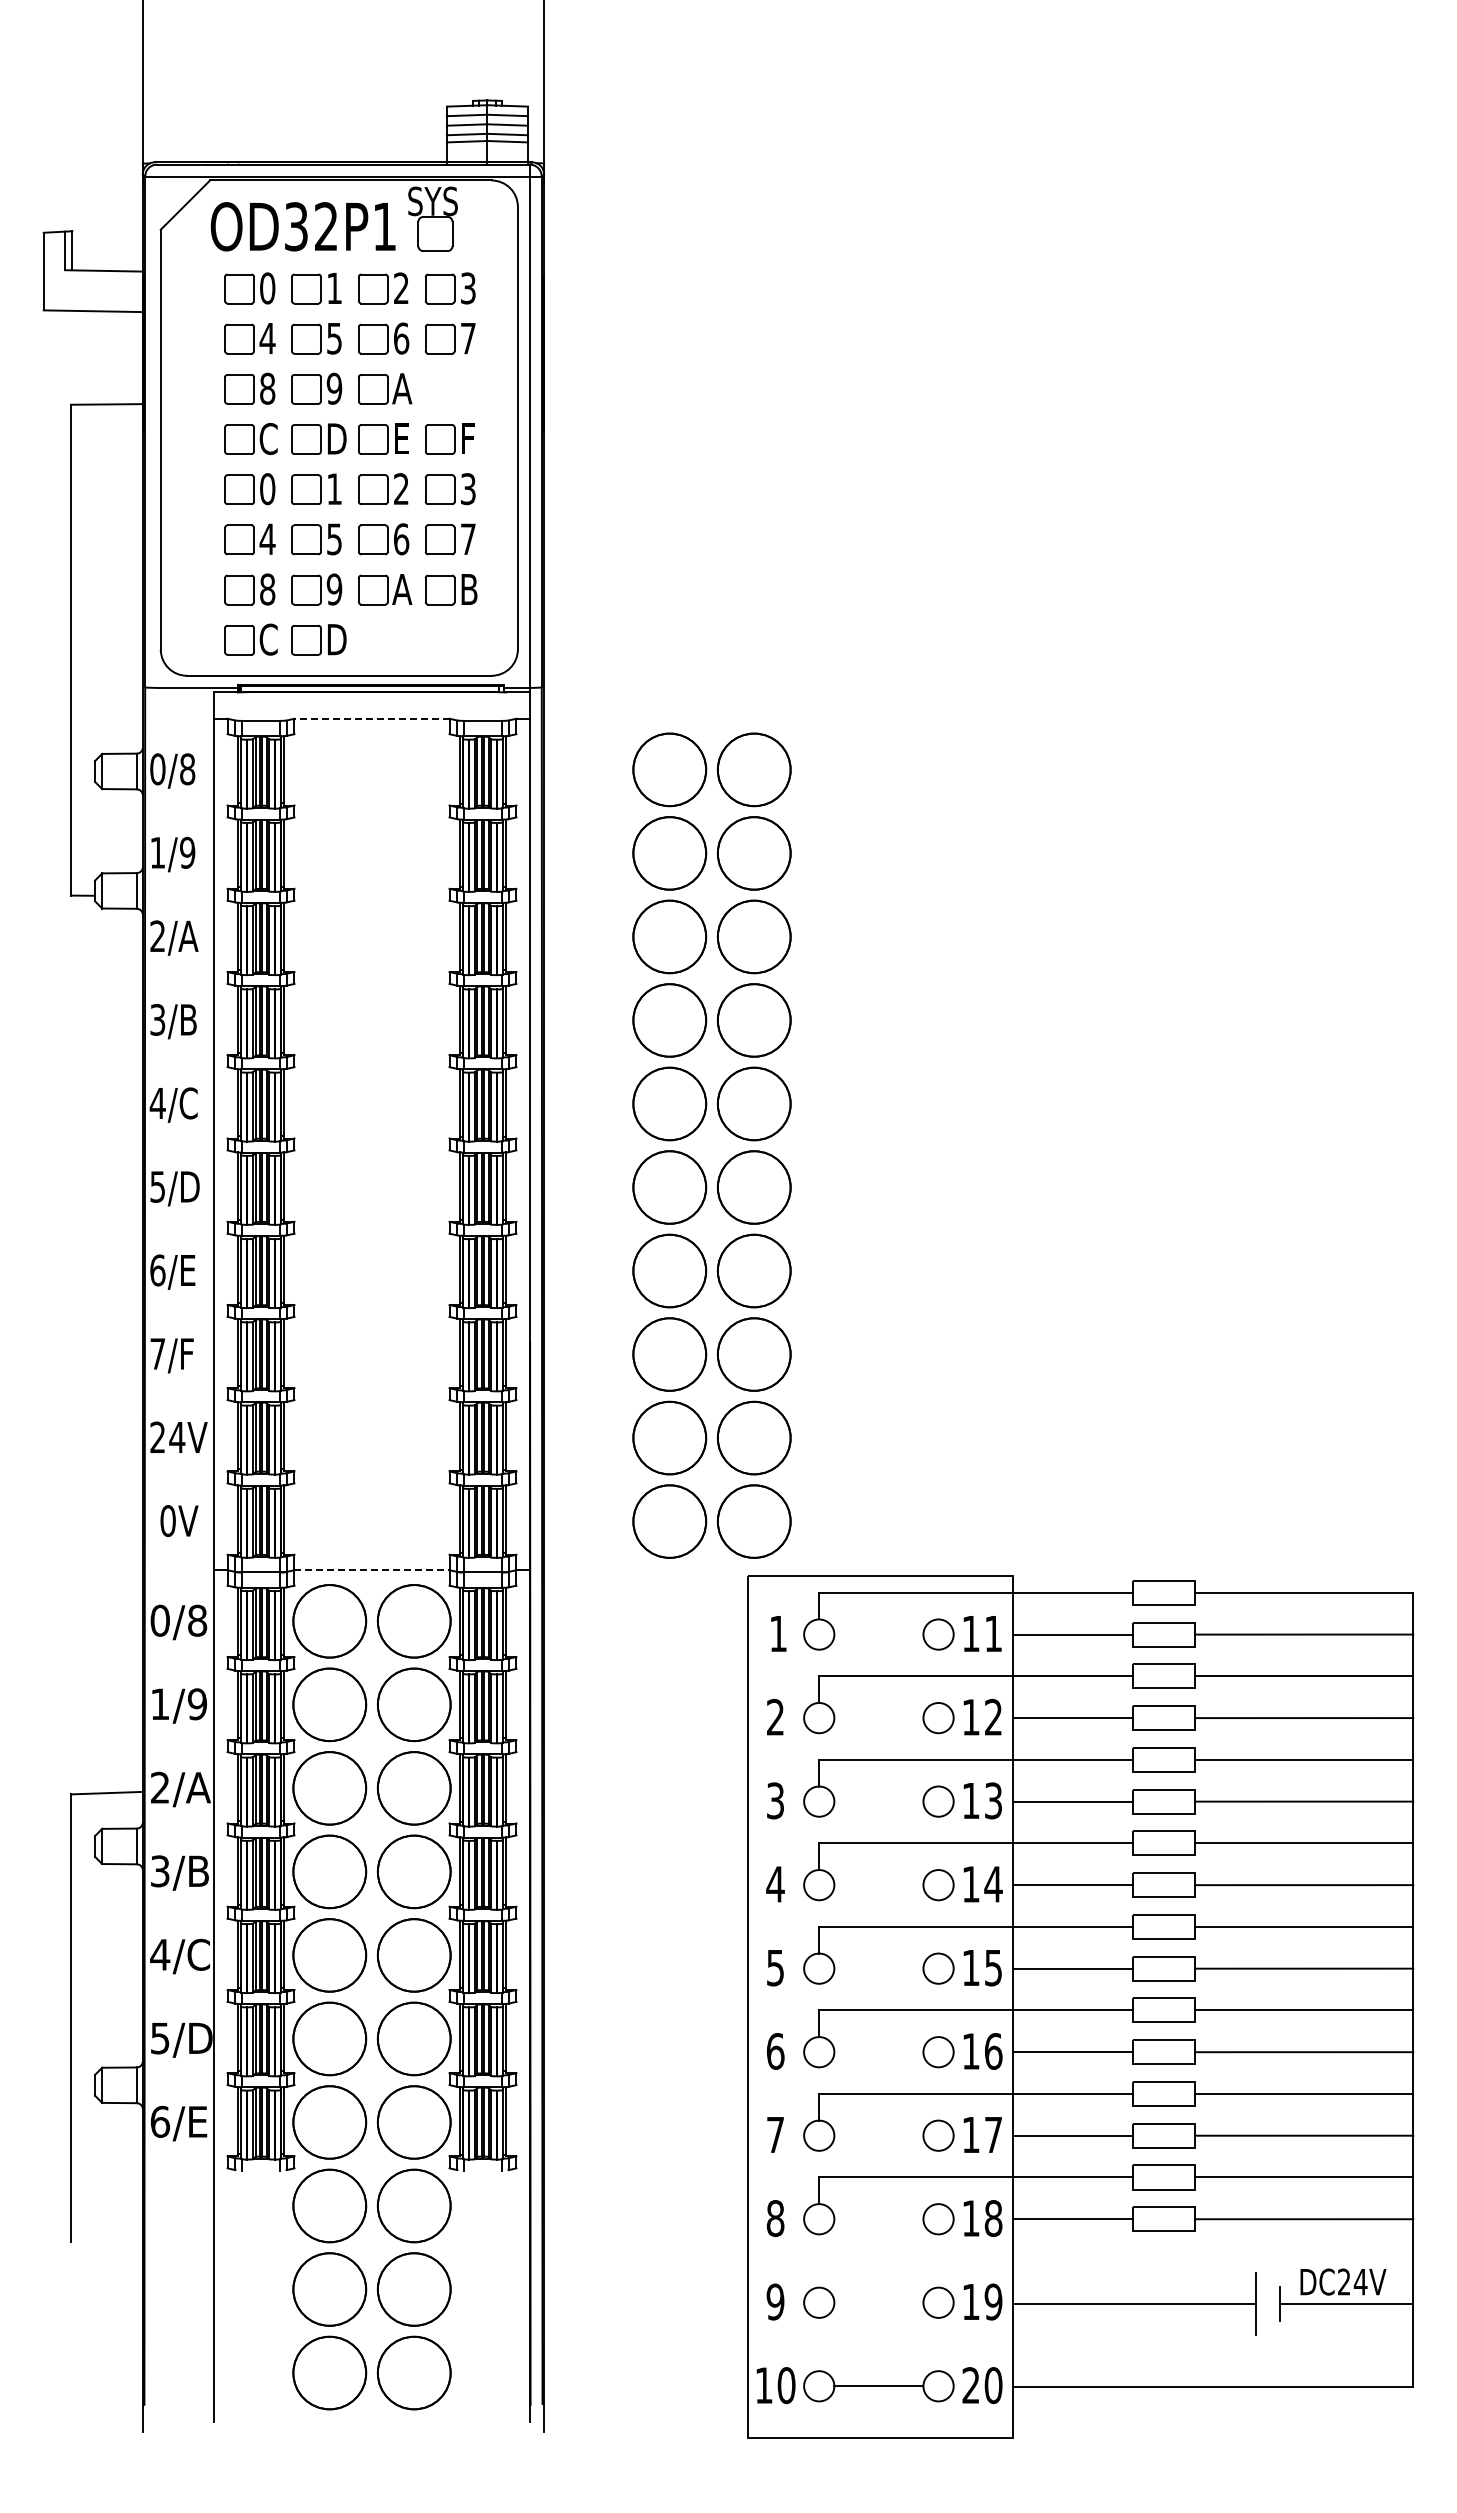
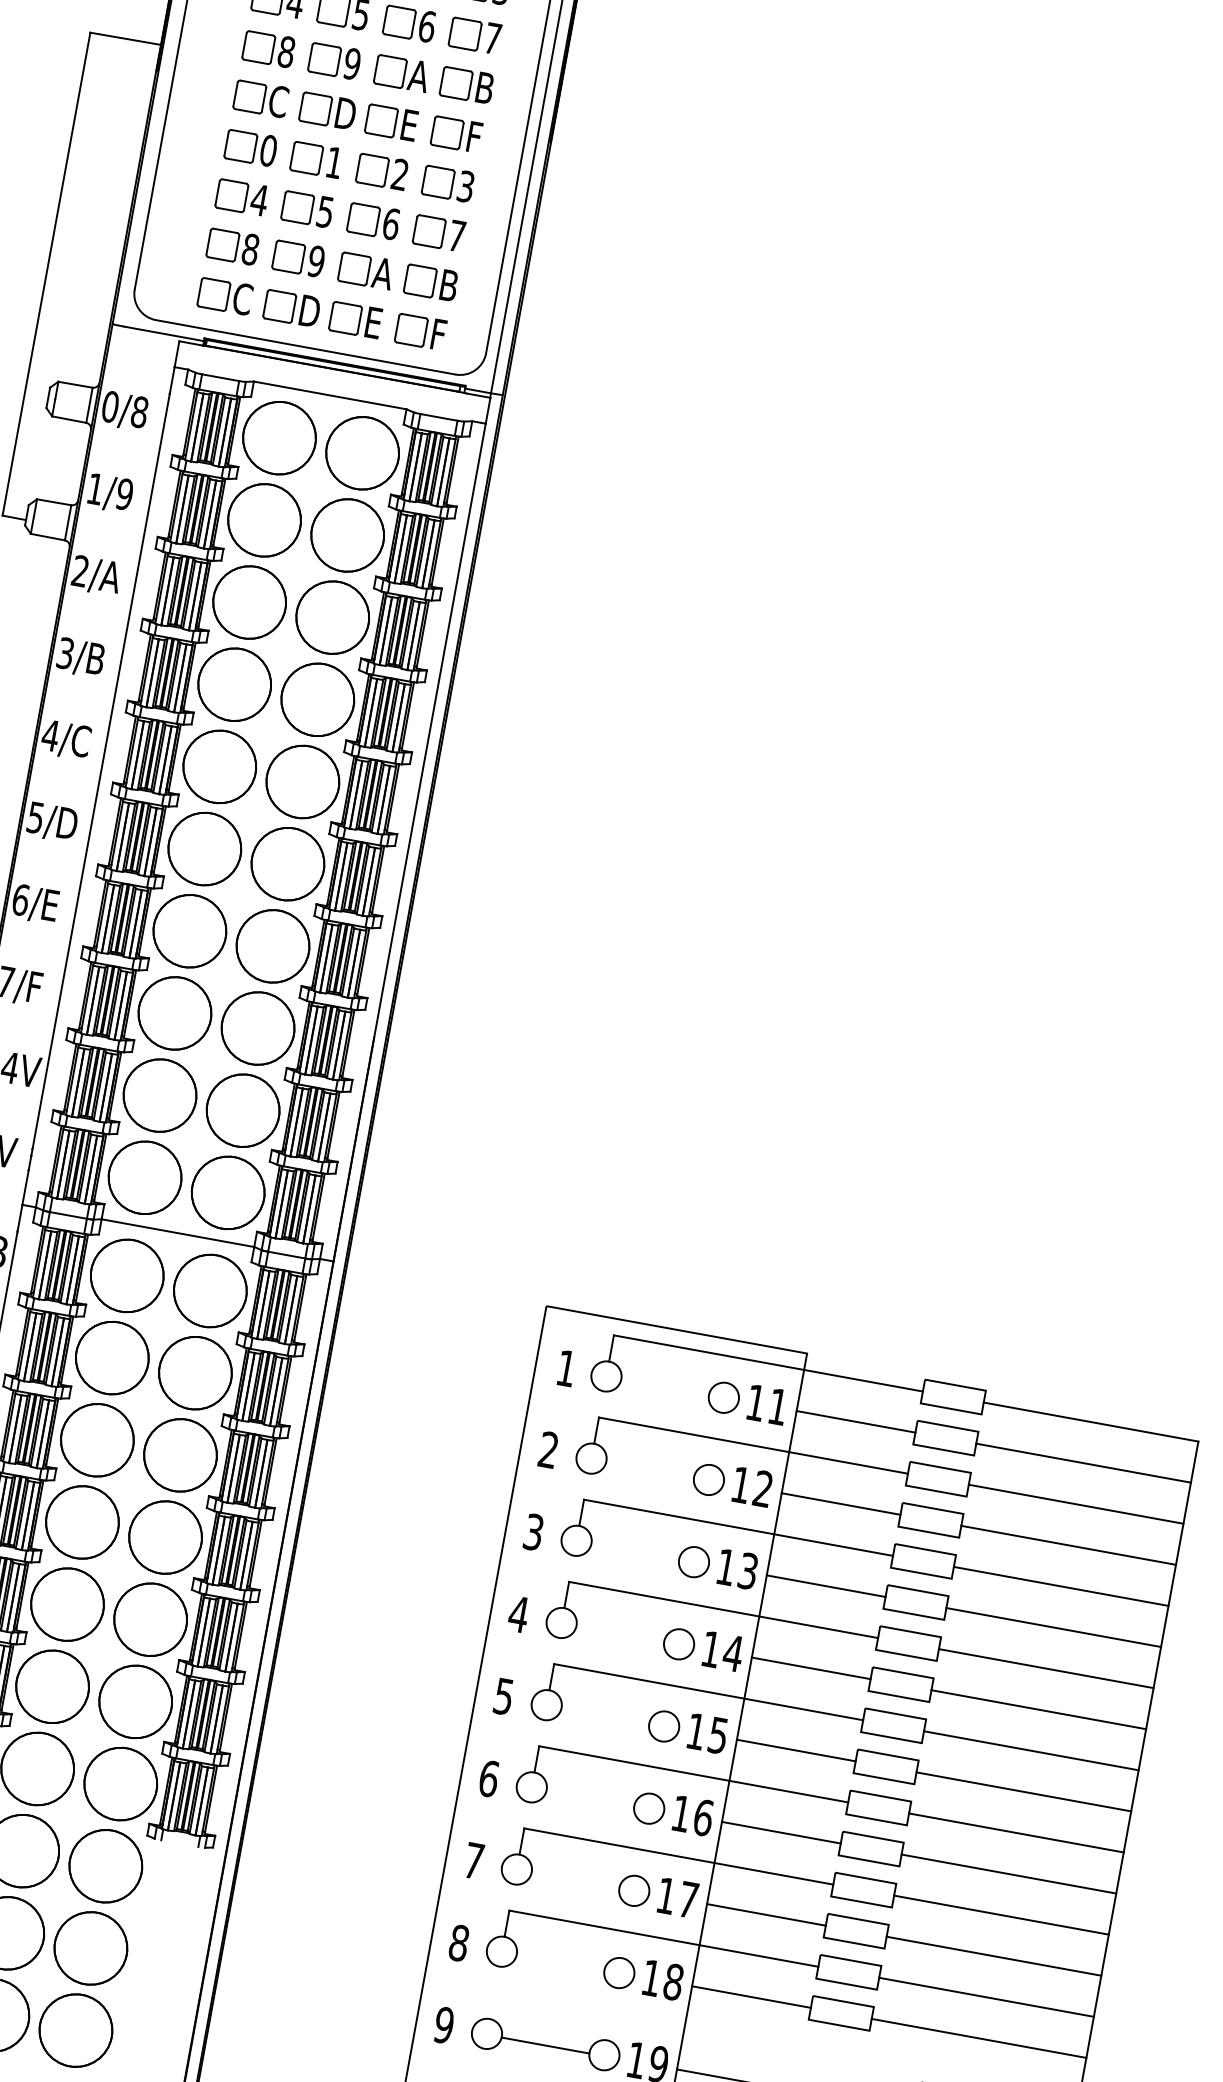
part: (450, 388) -> (466, 84), added
part: (383, 639) -> (355, 319), added
part: (449, 639) -> (420, 331), added
line: (372, 718) -> (330, 395), dashed -> solid
part: (696, 1130) -> (241, 797), moved
line: (372, 1570) -> (178, 1233), dashed -> solid
line: (878, 2303) -> (545, 2045), added

